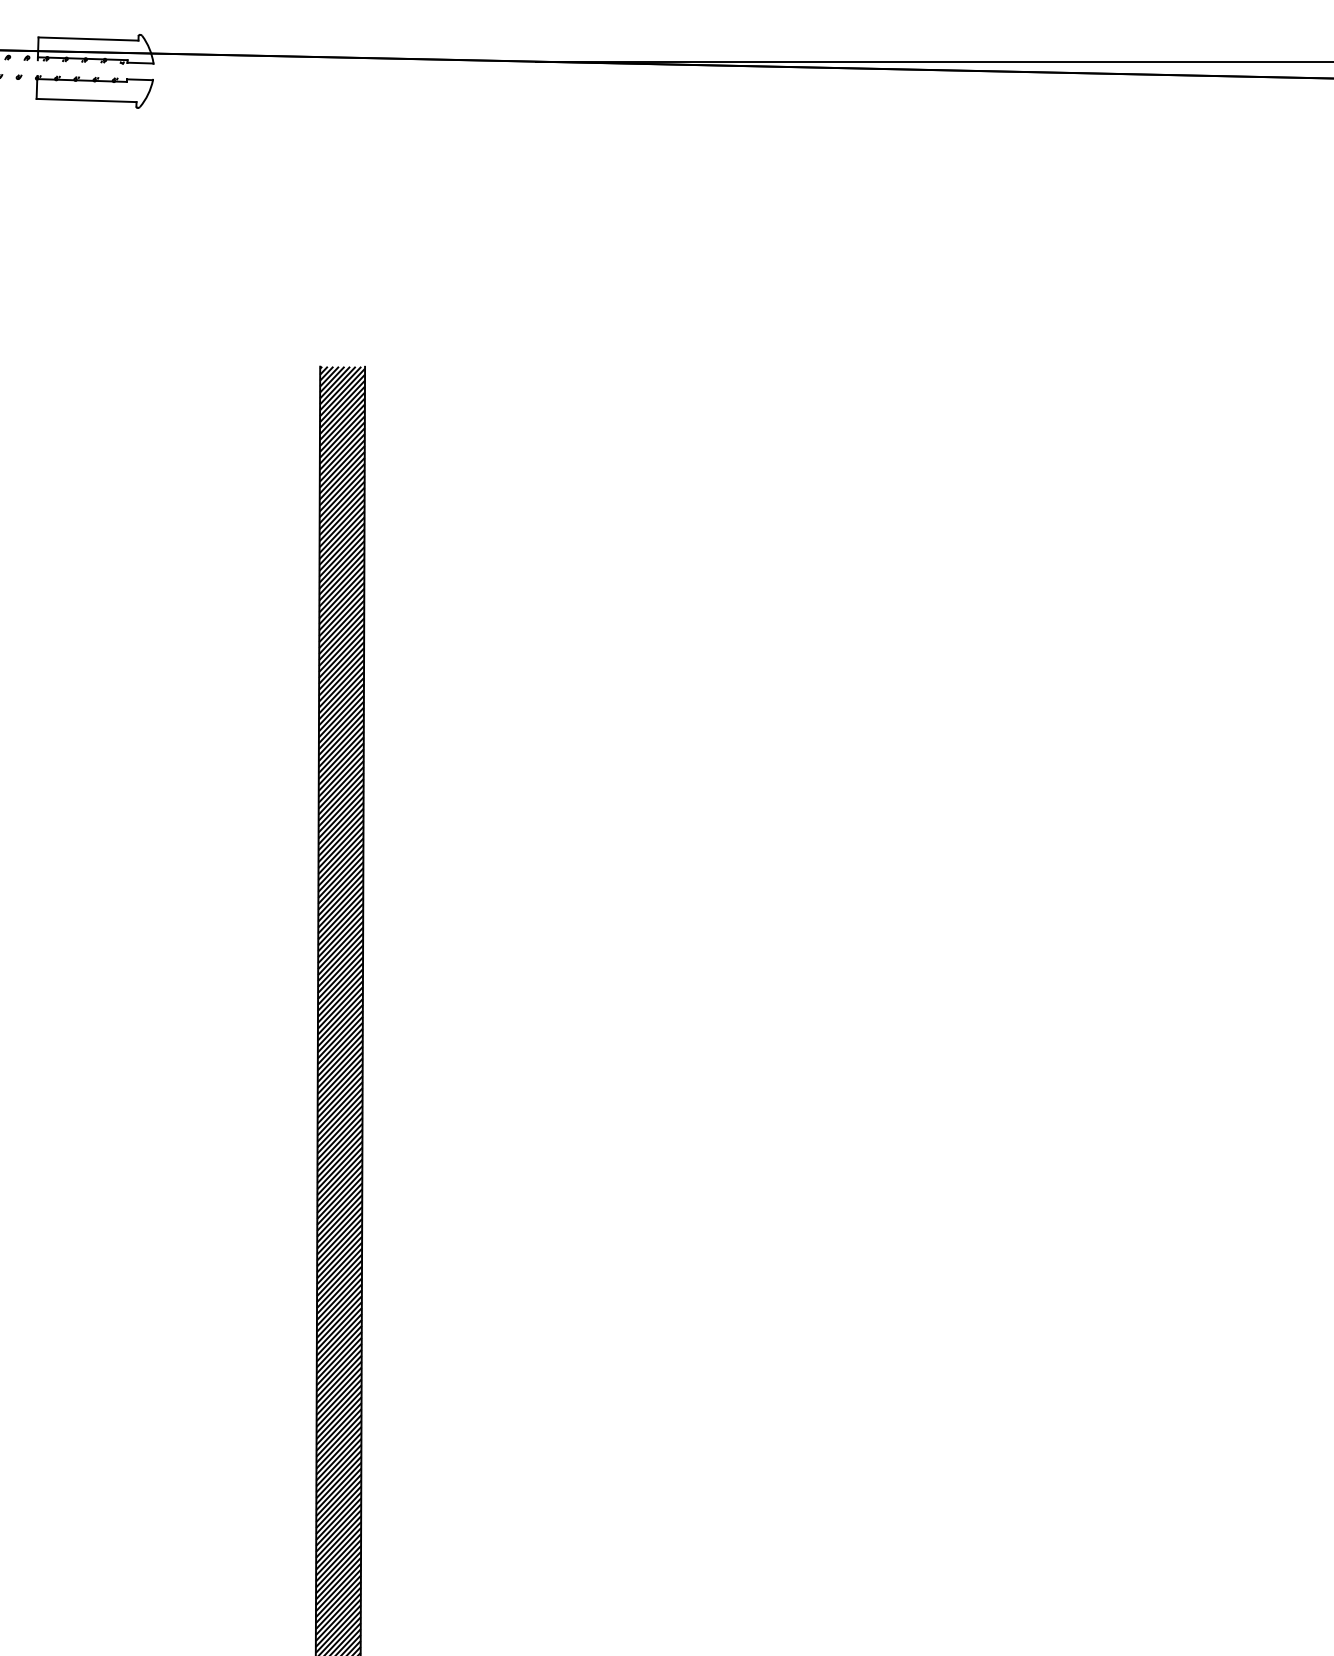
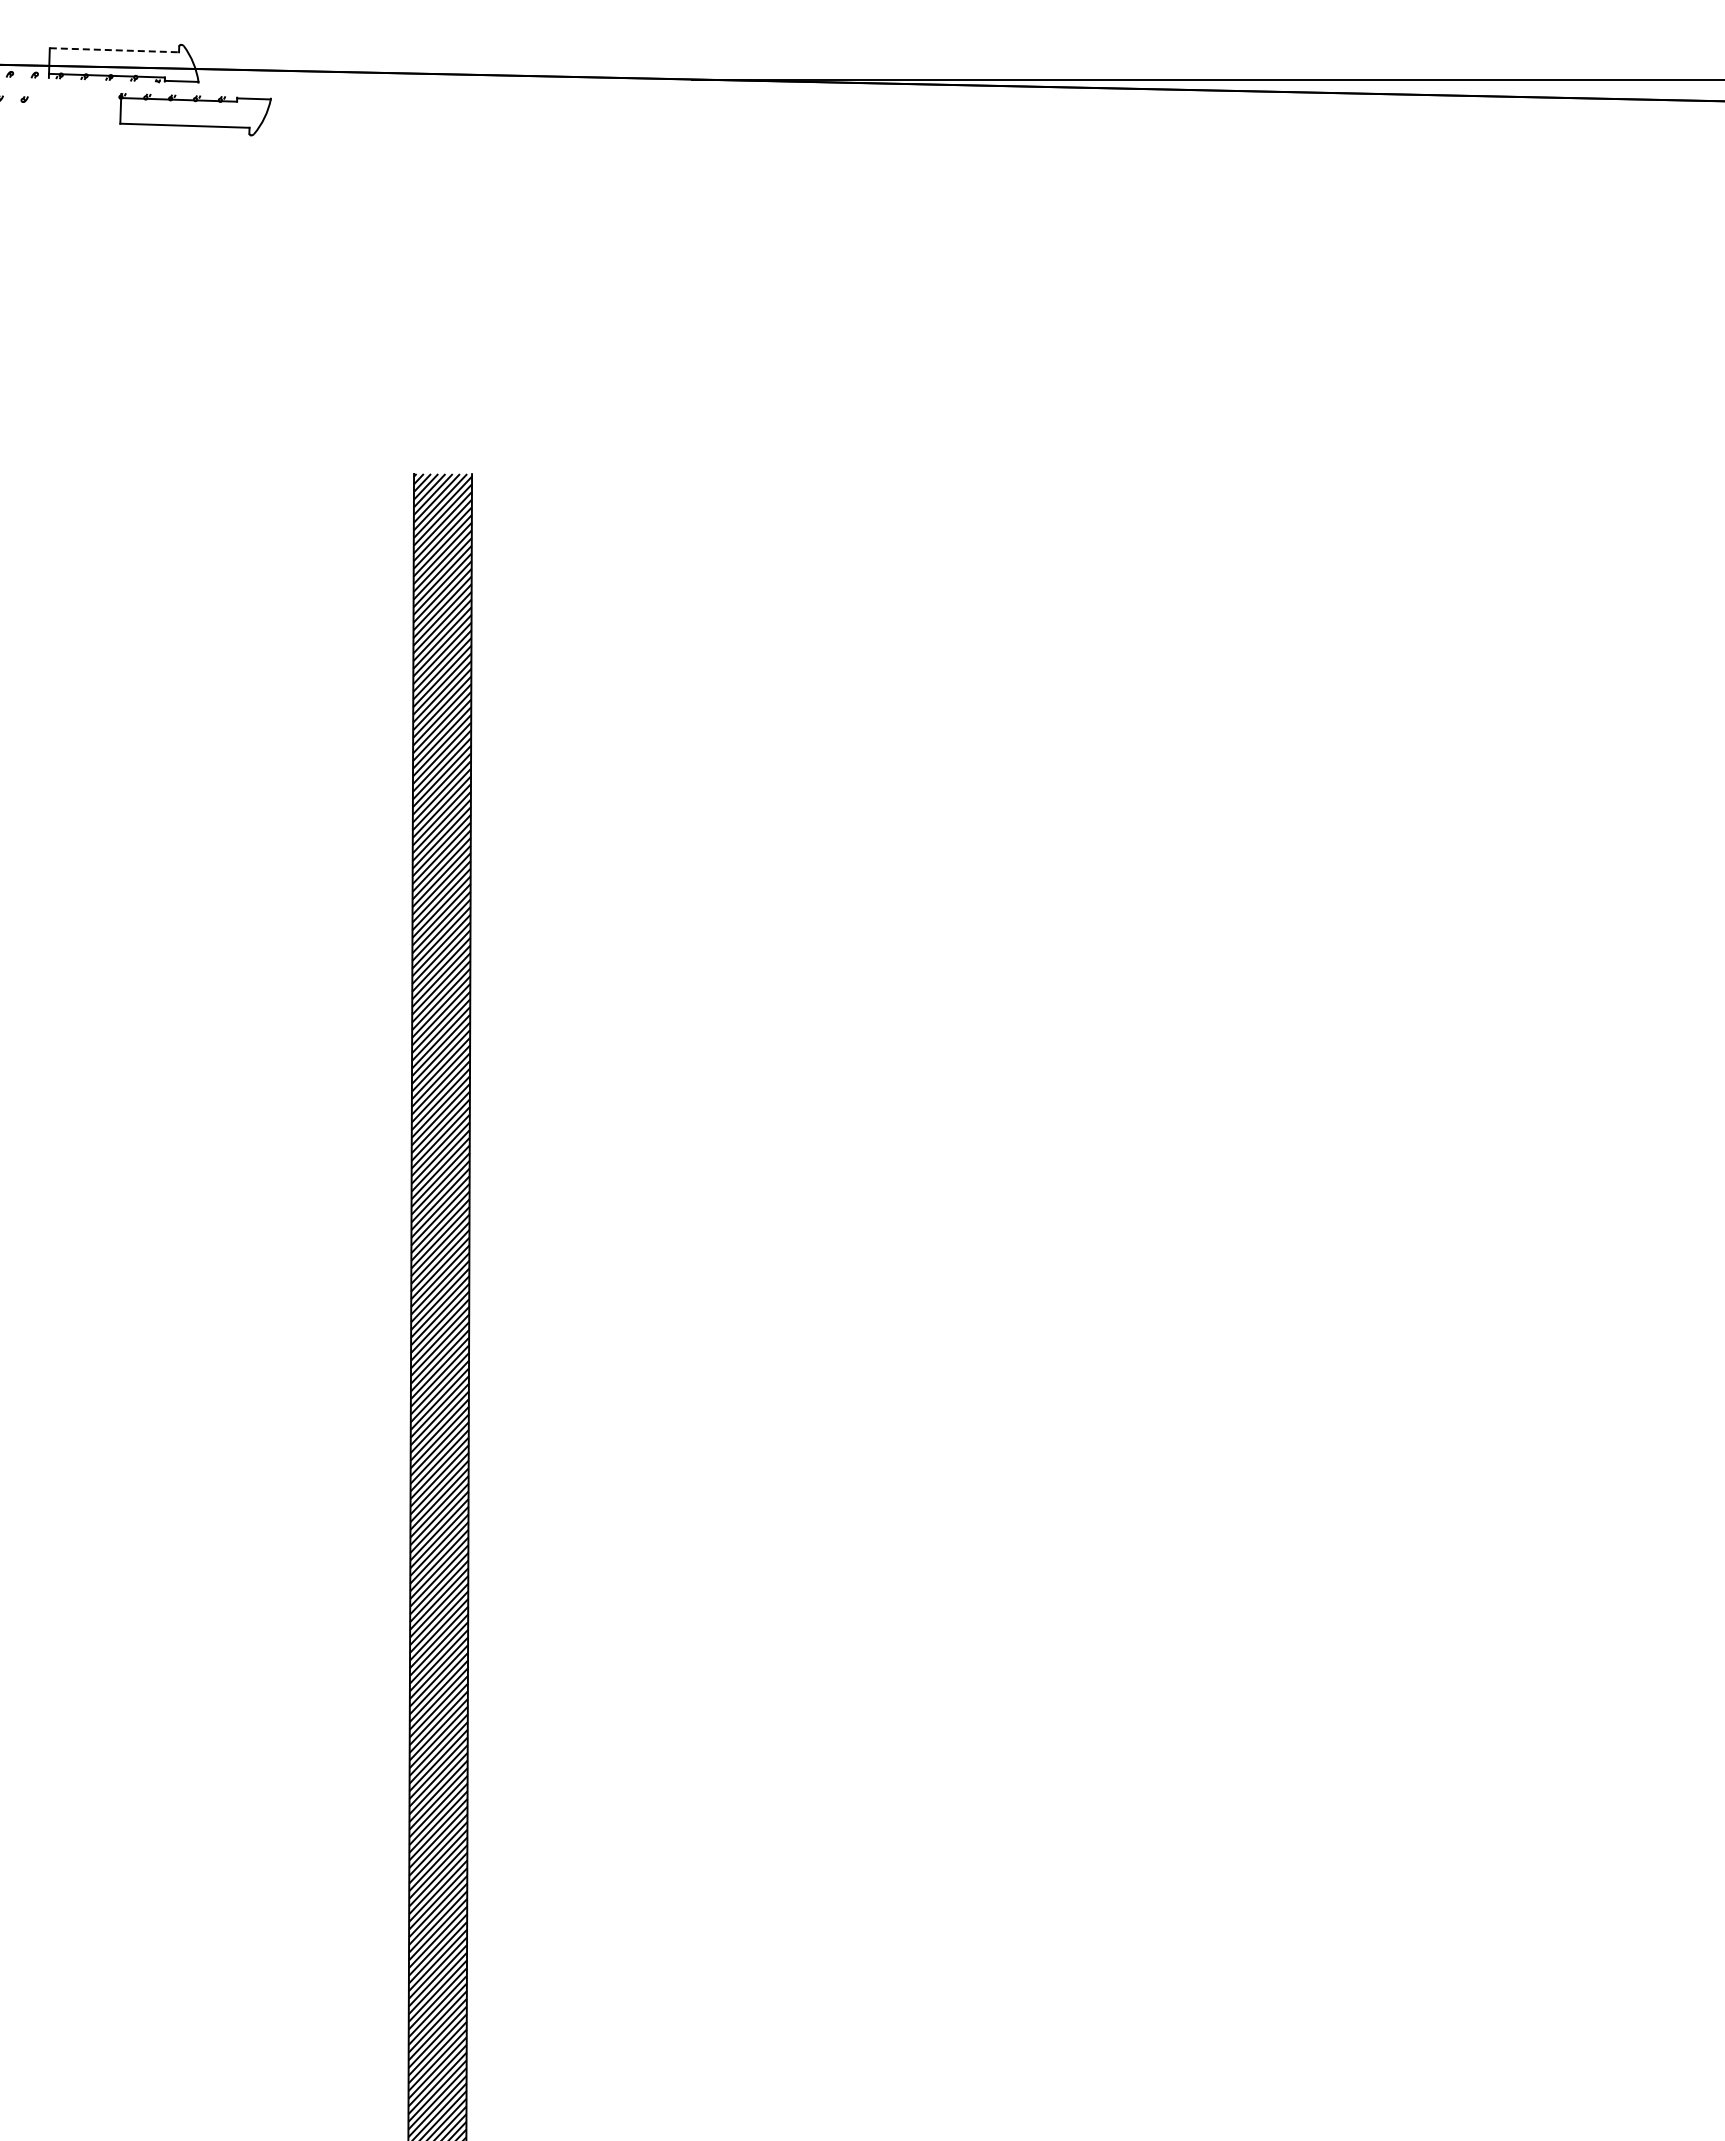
line: (88, 39) -> (114, 50), solid -> dashed
part: (93, 91) -> (194, 114), moved

